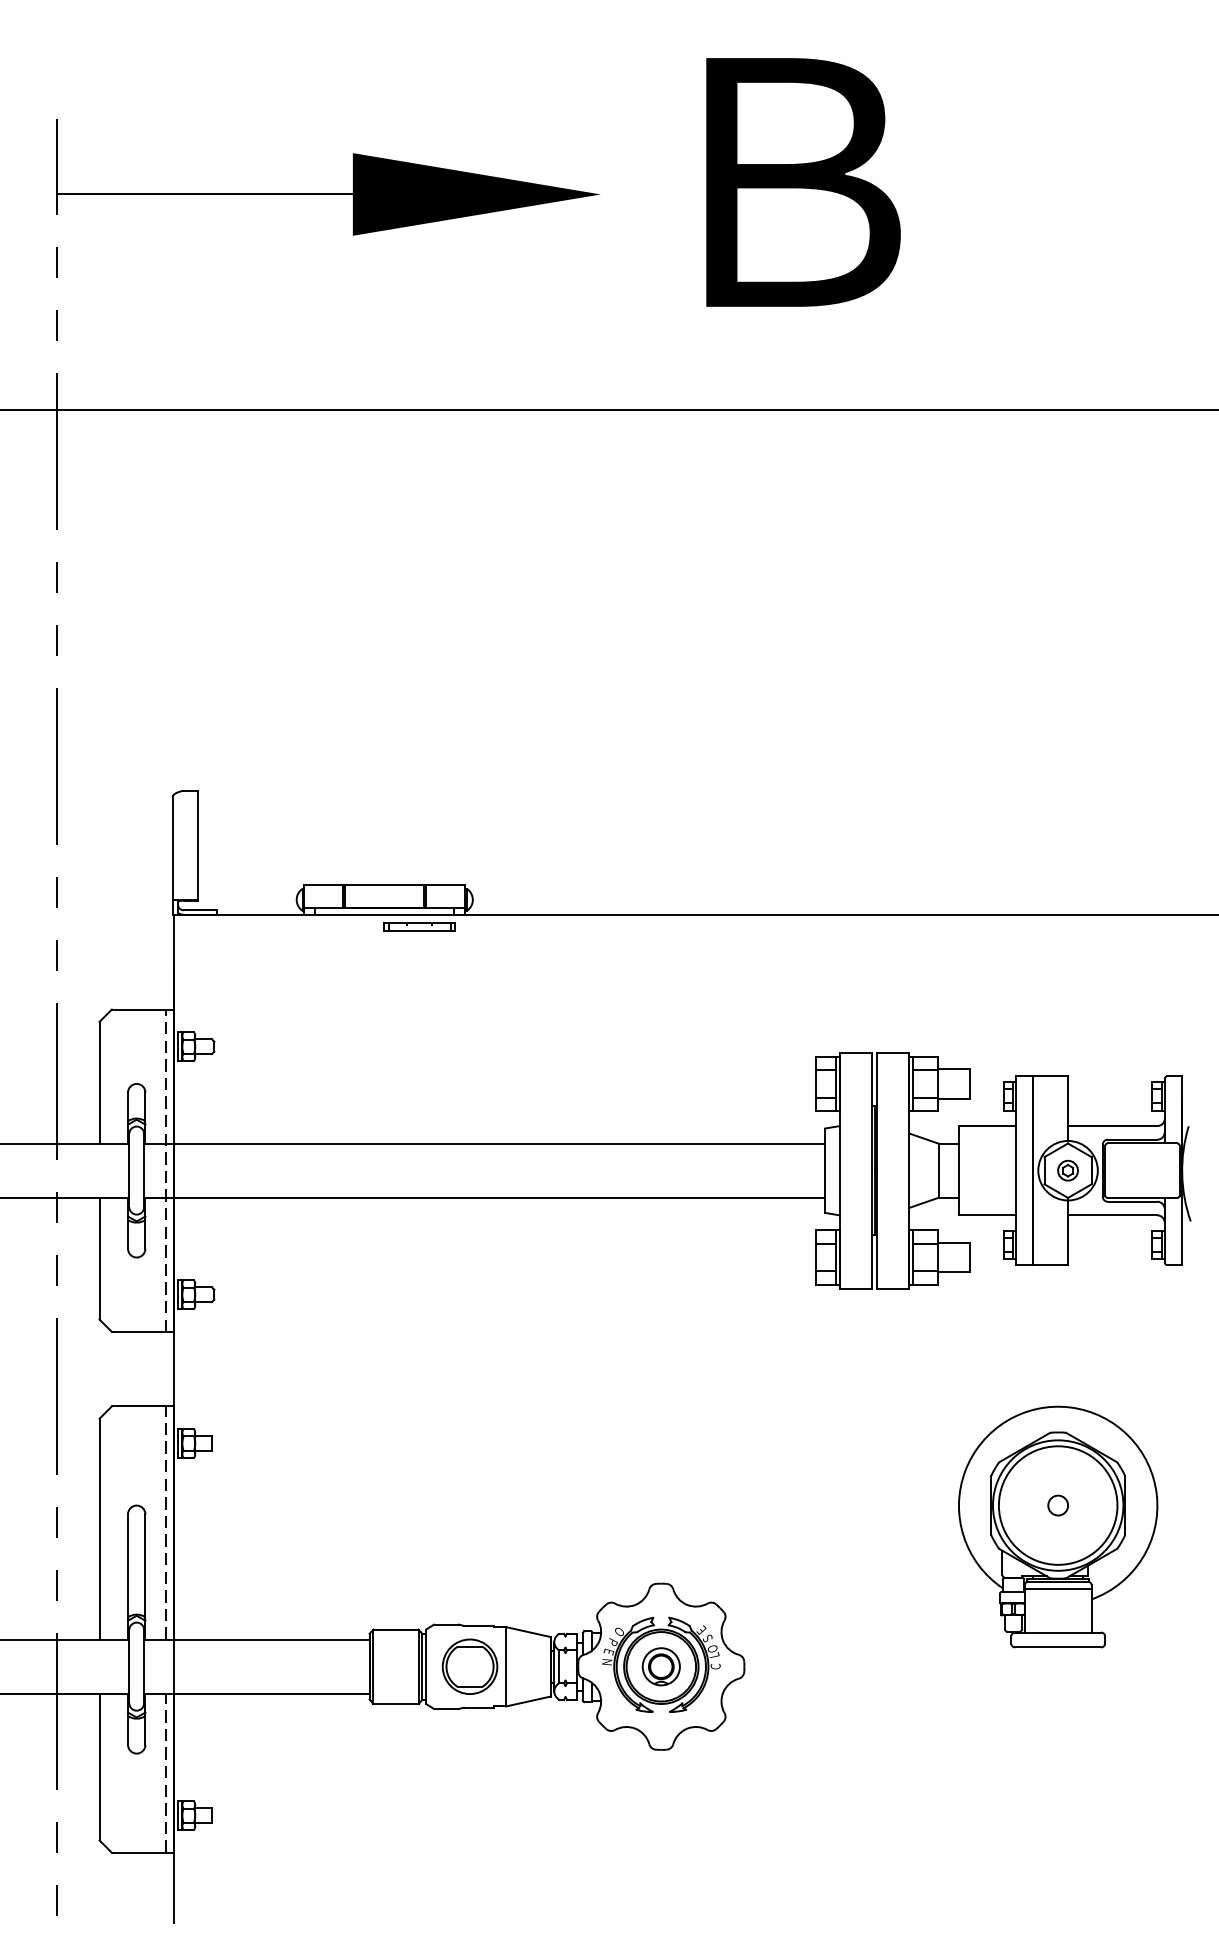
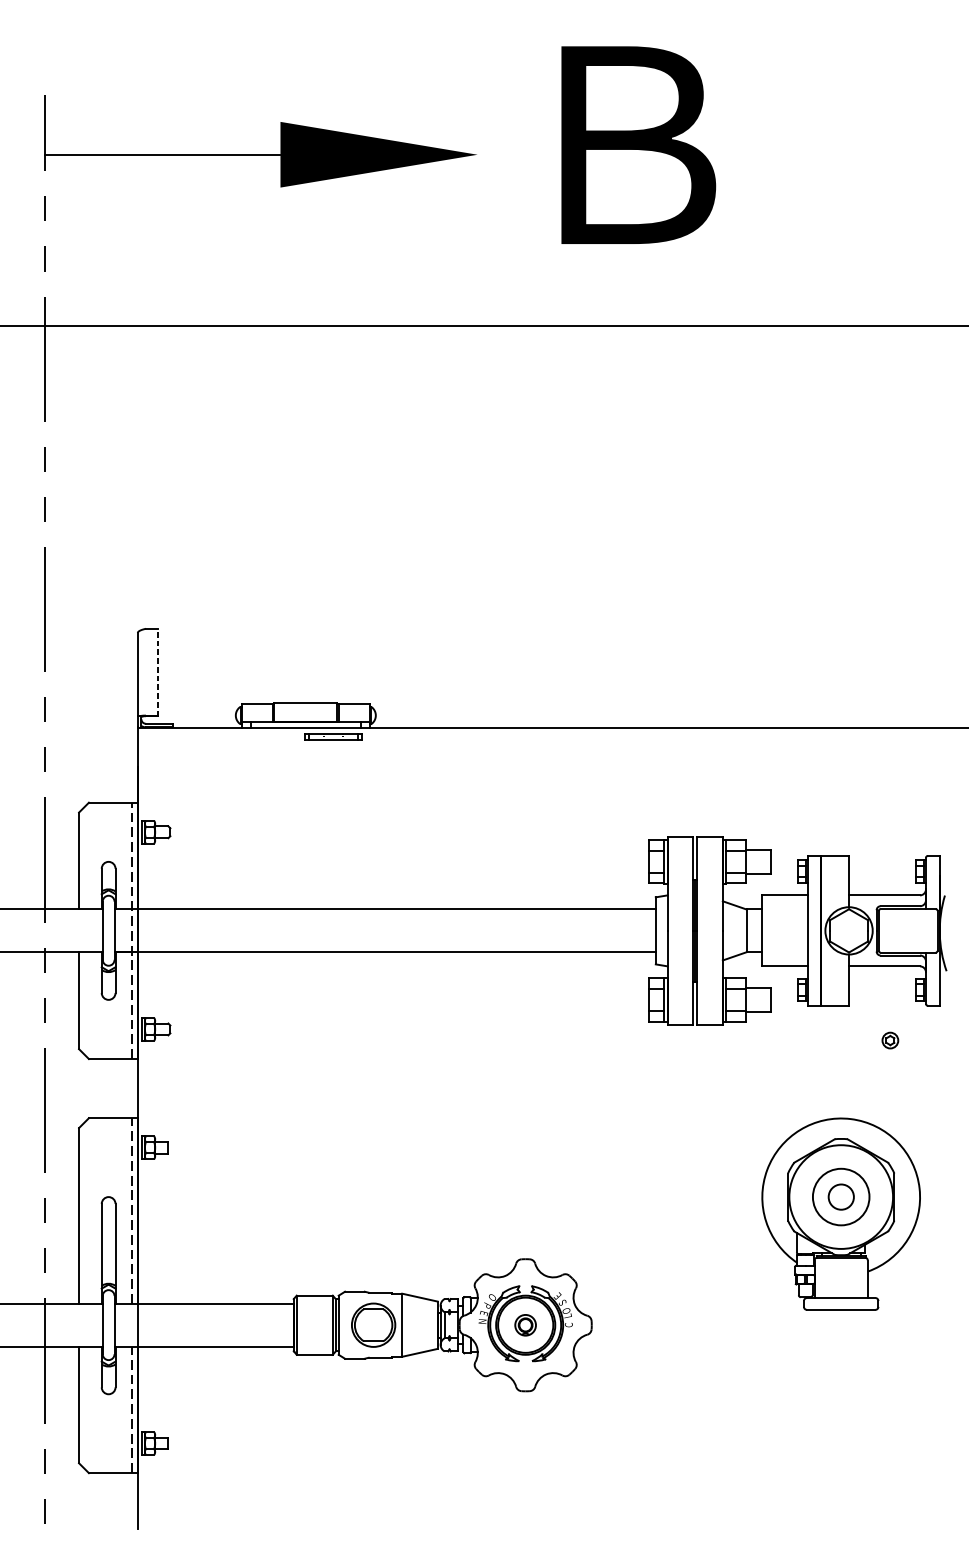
line: (198, 845) -> (157, 672), solid -> dashed
part: (1067, 1170) -> (889, 1040), moved
circle: (1057, 1505) -> (840, 1197), size x0.6
circle: (1057, 1505) -> (840, 1197), size x1.6
line: (1057, 1589) -> (840, 1263), removed
part: (660, 1666) -> (525, 1325), size x0.7

